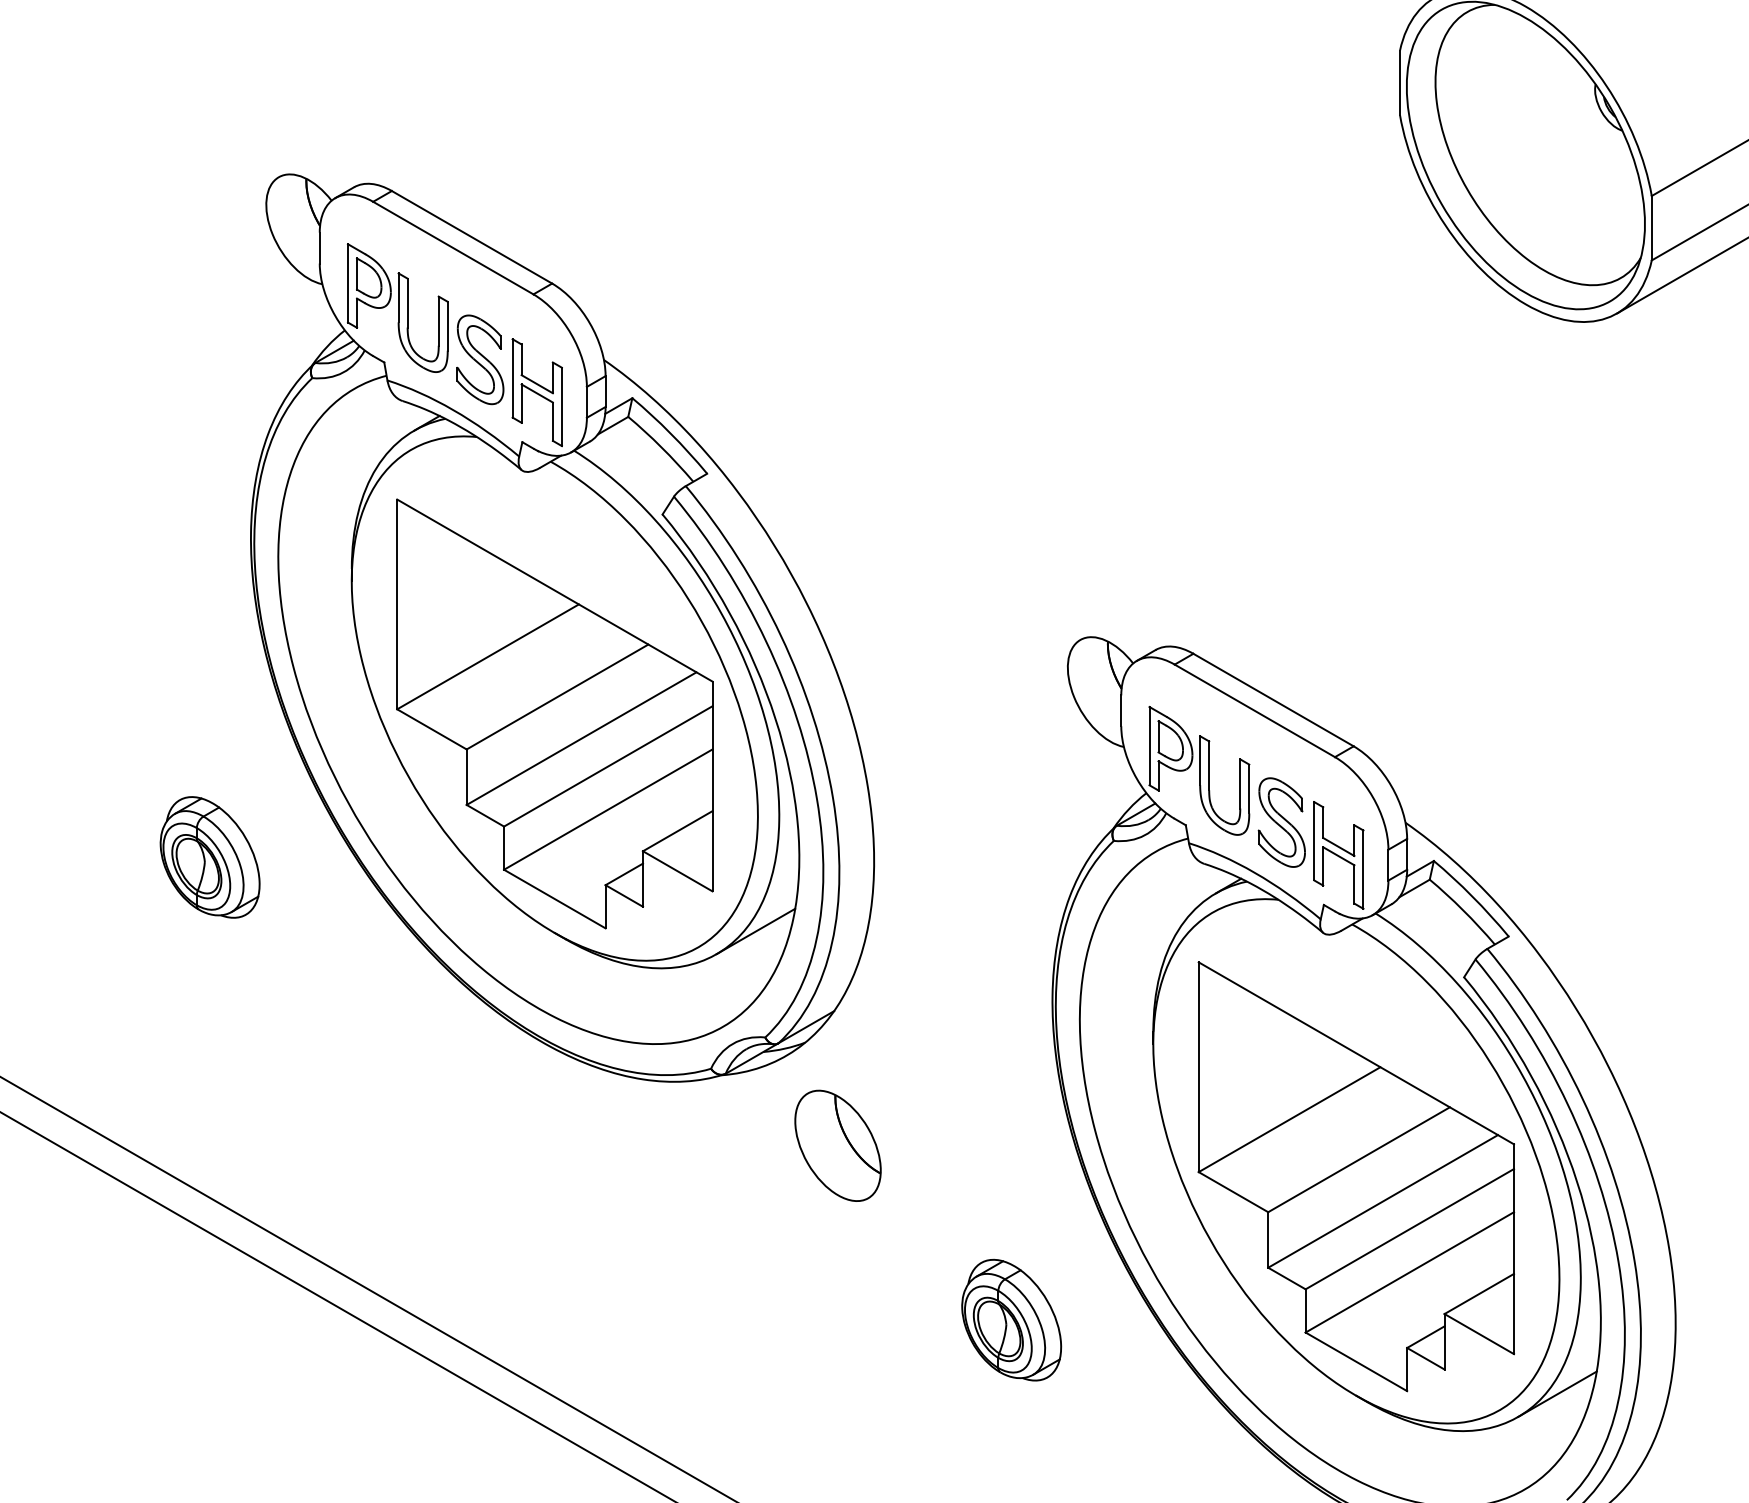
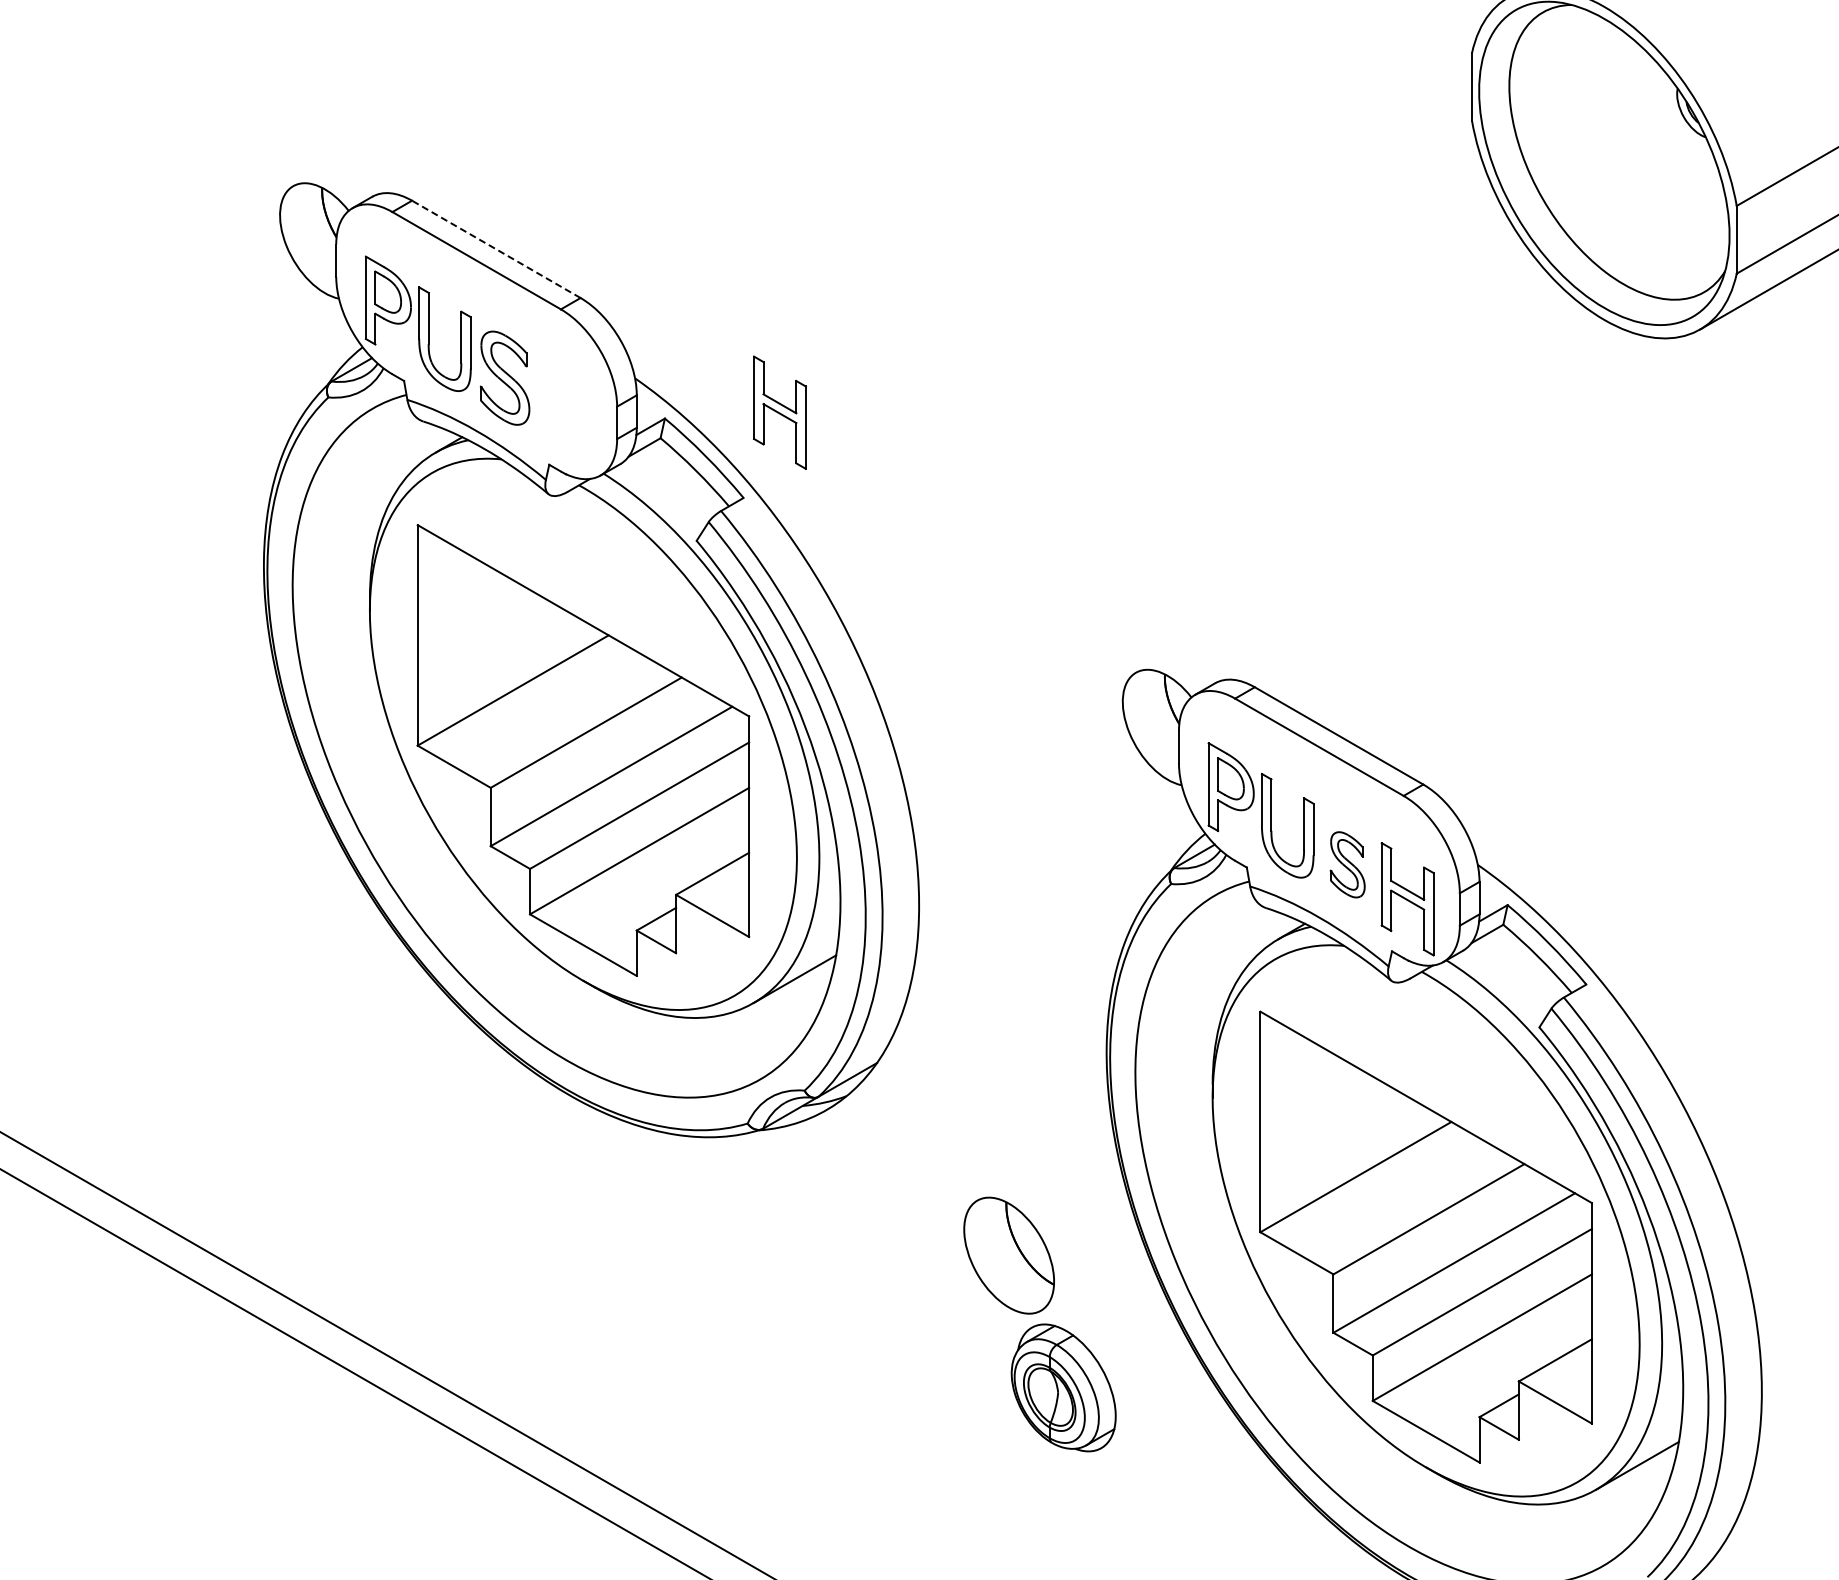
line: (471, 237) -> (495, 249), solid -> dashed
part: (536, 392) -> (779, 412), moved
part: (1281, 822) -> (1347, 864), size x0.7
part: (209, 857) -> (220, 901), removed
part: (837, 1145) -> (1008, 1255), moved

